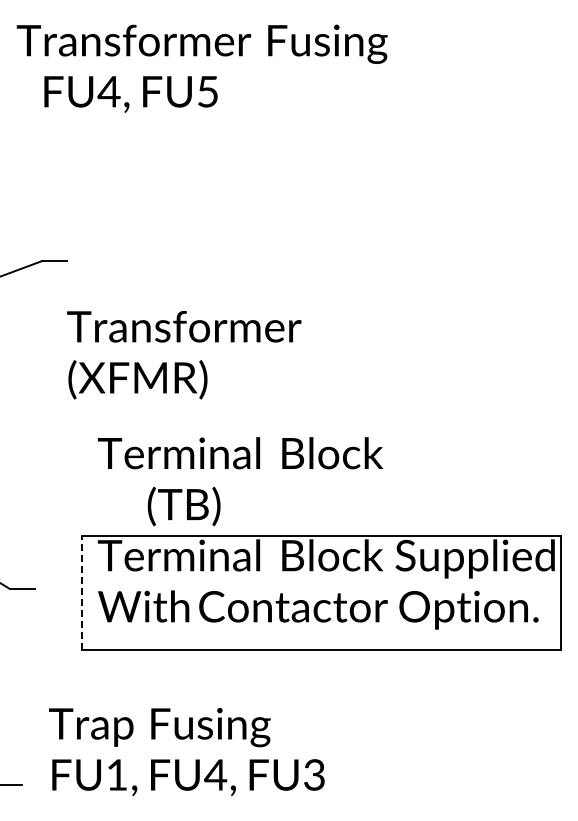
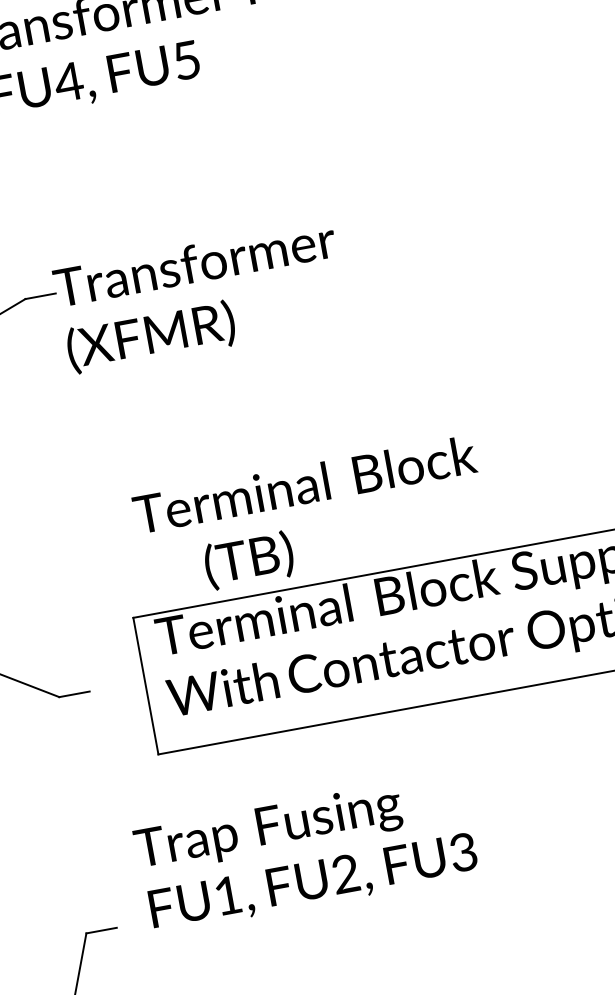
text: (184, 355) -> (201, 297), moved
line: (81, 592) -> (145, 685), dashed -> solid
text: (215, 774) -> (345, 873), FU4, -> FU2,

